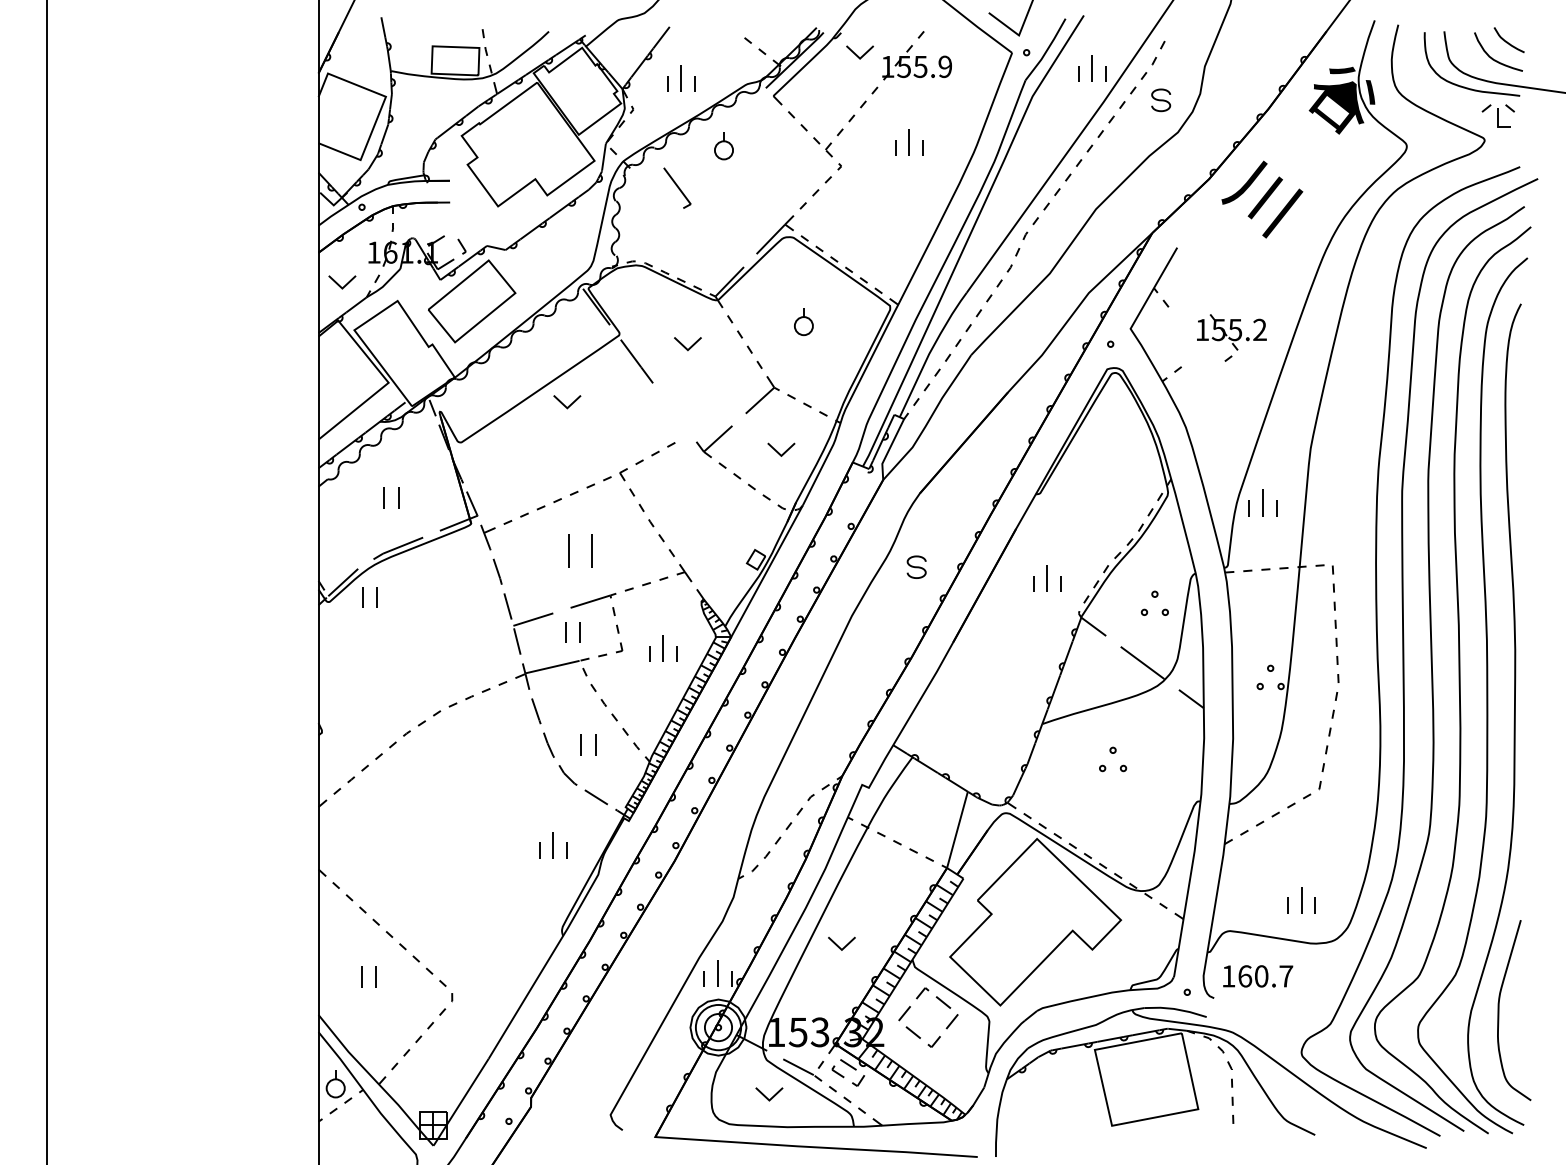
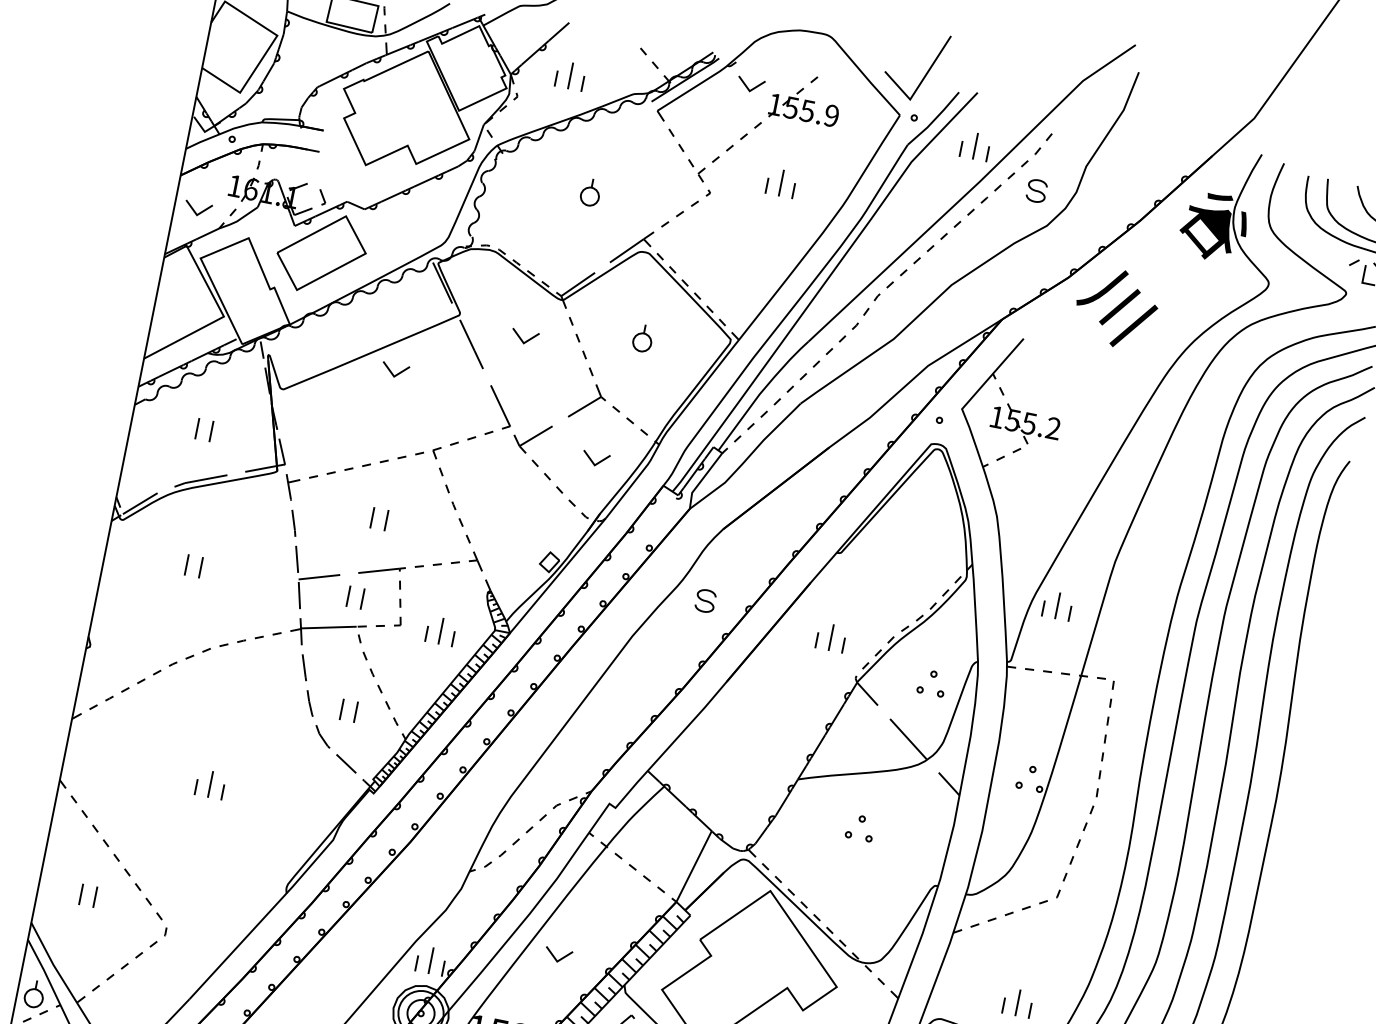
part: (723, 146) -> (590, 192), moved
part: (677, 187) -> (500, 407), moved
part: (1231, 337) -> (1024, 430), moved
part: (580, 550) -> (379, 518), size x0.62
part: (369, 597) -> (193, 566), moved
part: (553, 845) -> (210, 784), moved

